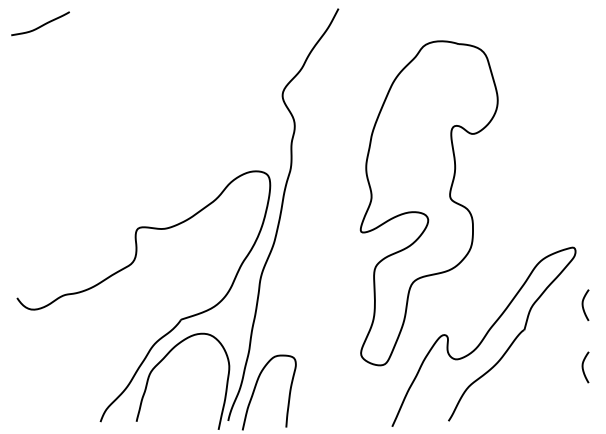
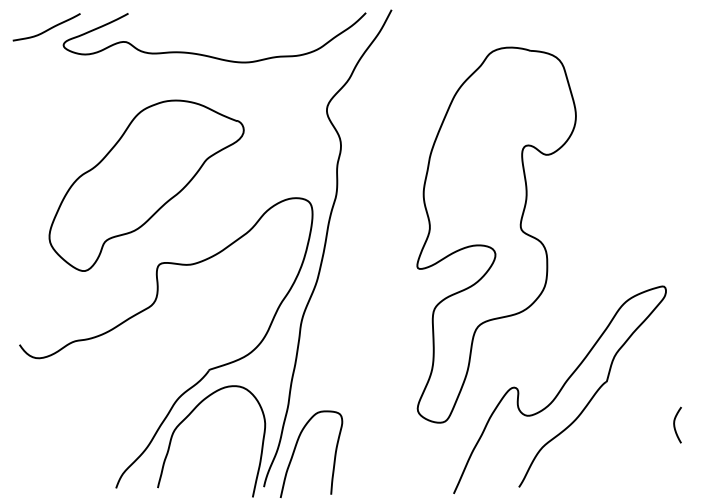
curve: (182, 48) -> (210, 55), added
part: (126, 160) -> (146, 185), added
curve: (583, 304) -> (675, 352), removed

